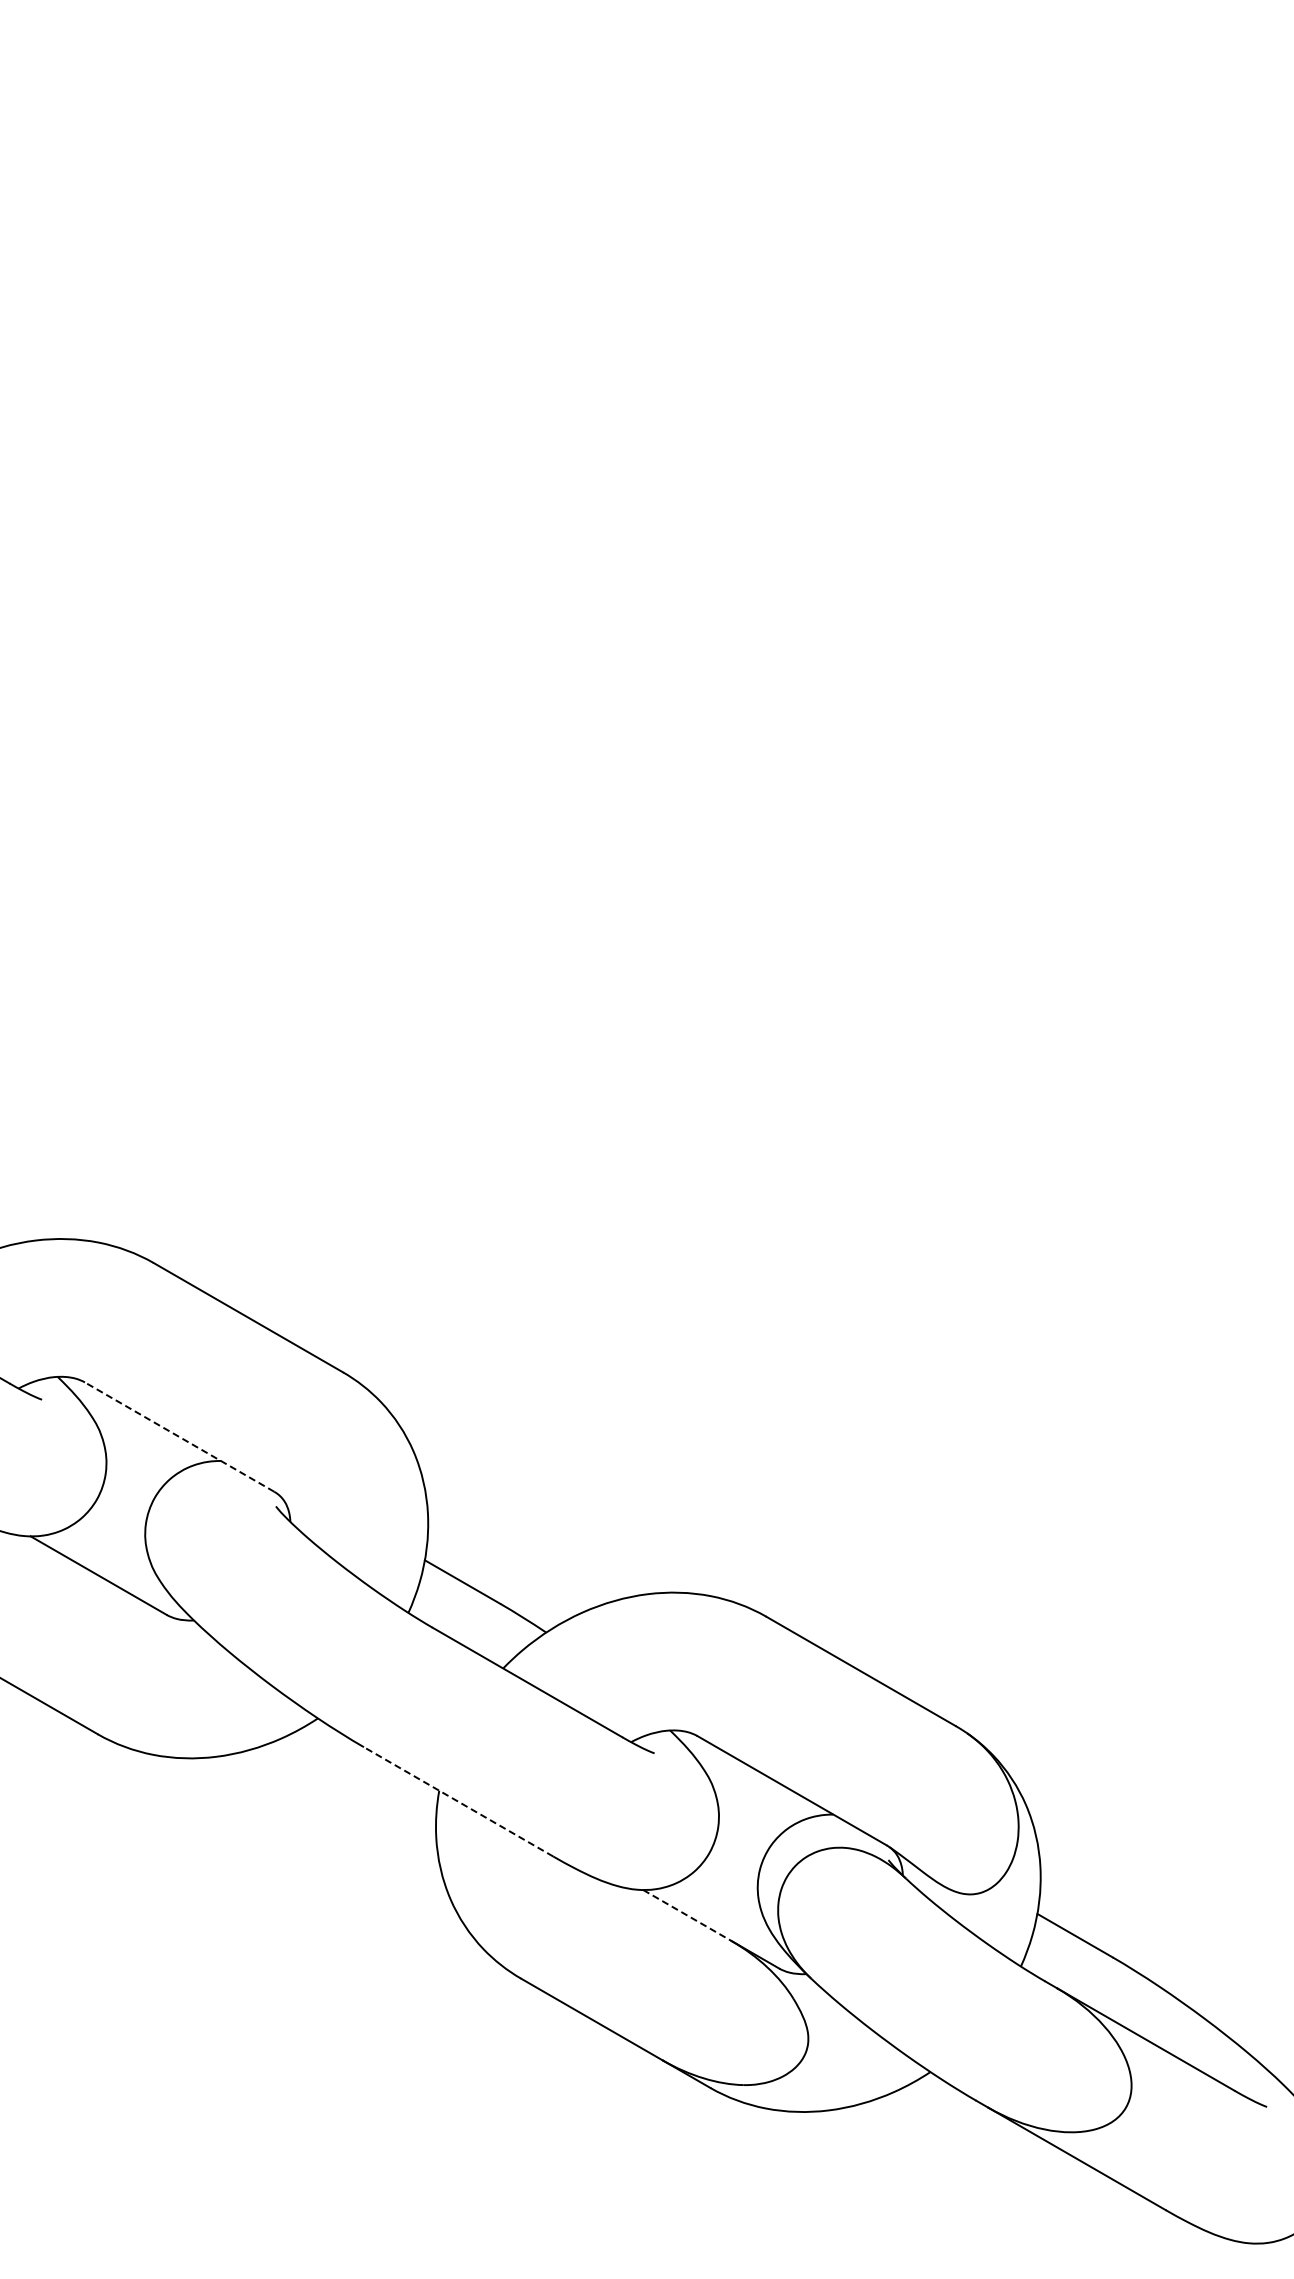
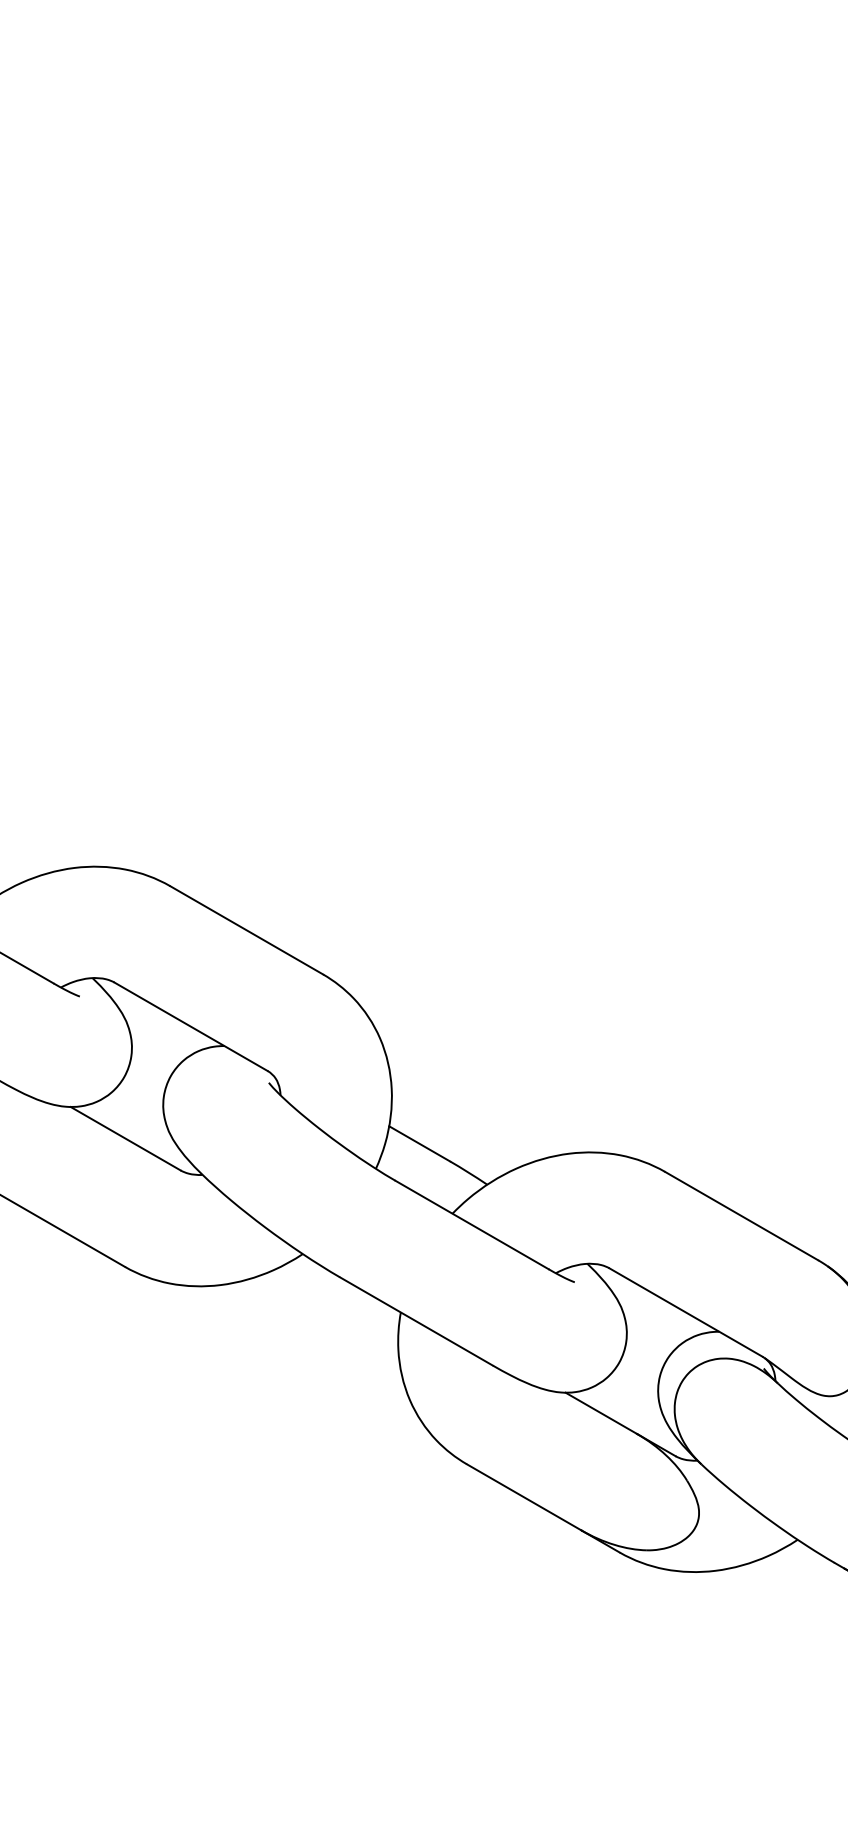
line: (179, 1436) -> (190, 1026), dashed -> solid
line: (458, 1801) -> (416, 1321), dashed -> solid
line: (687, 1915) -> (601, 1413), dashed -> solid

